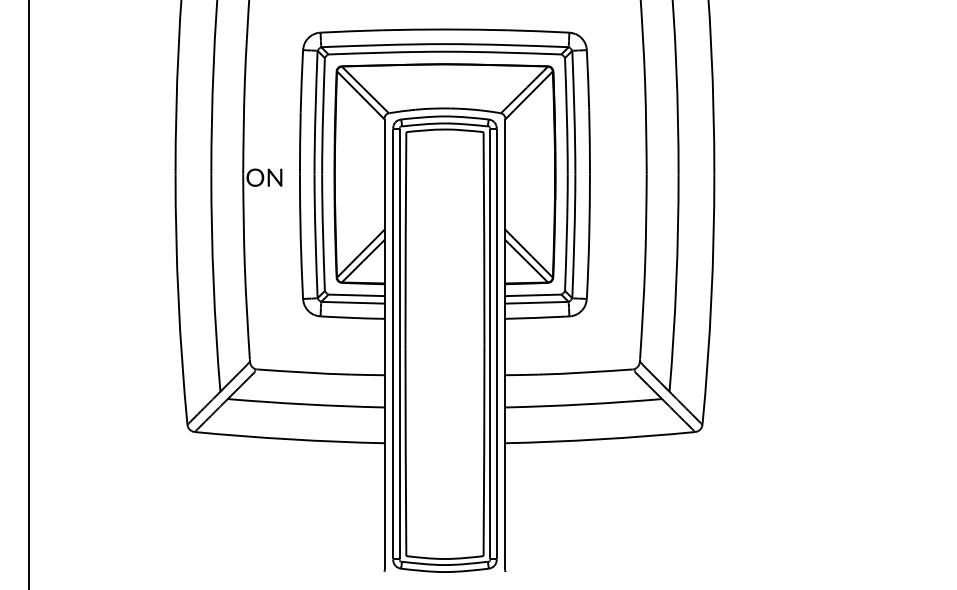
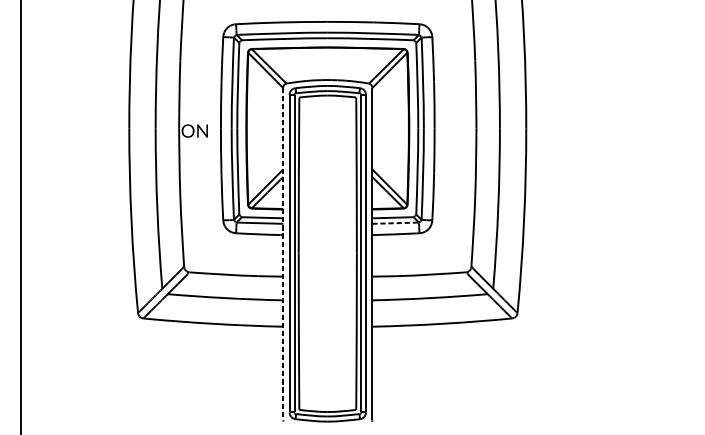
line: (537, 302) -> (395, 223), solid -> dashed
line: (384, 344) -> (283, 253), solid -> dashed

